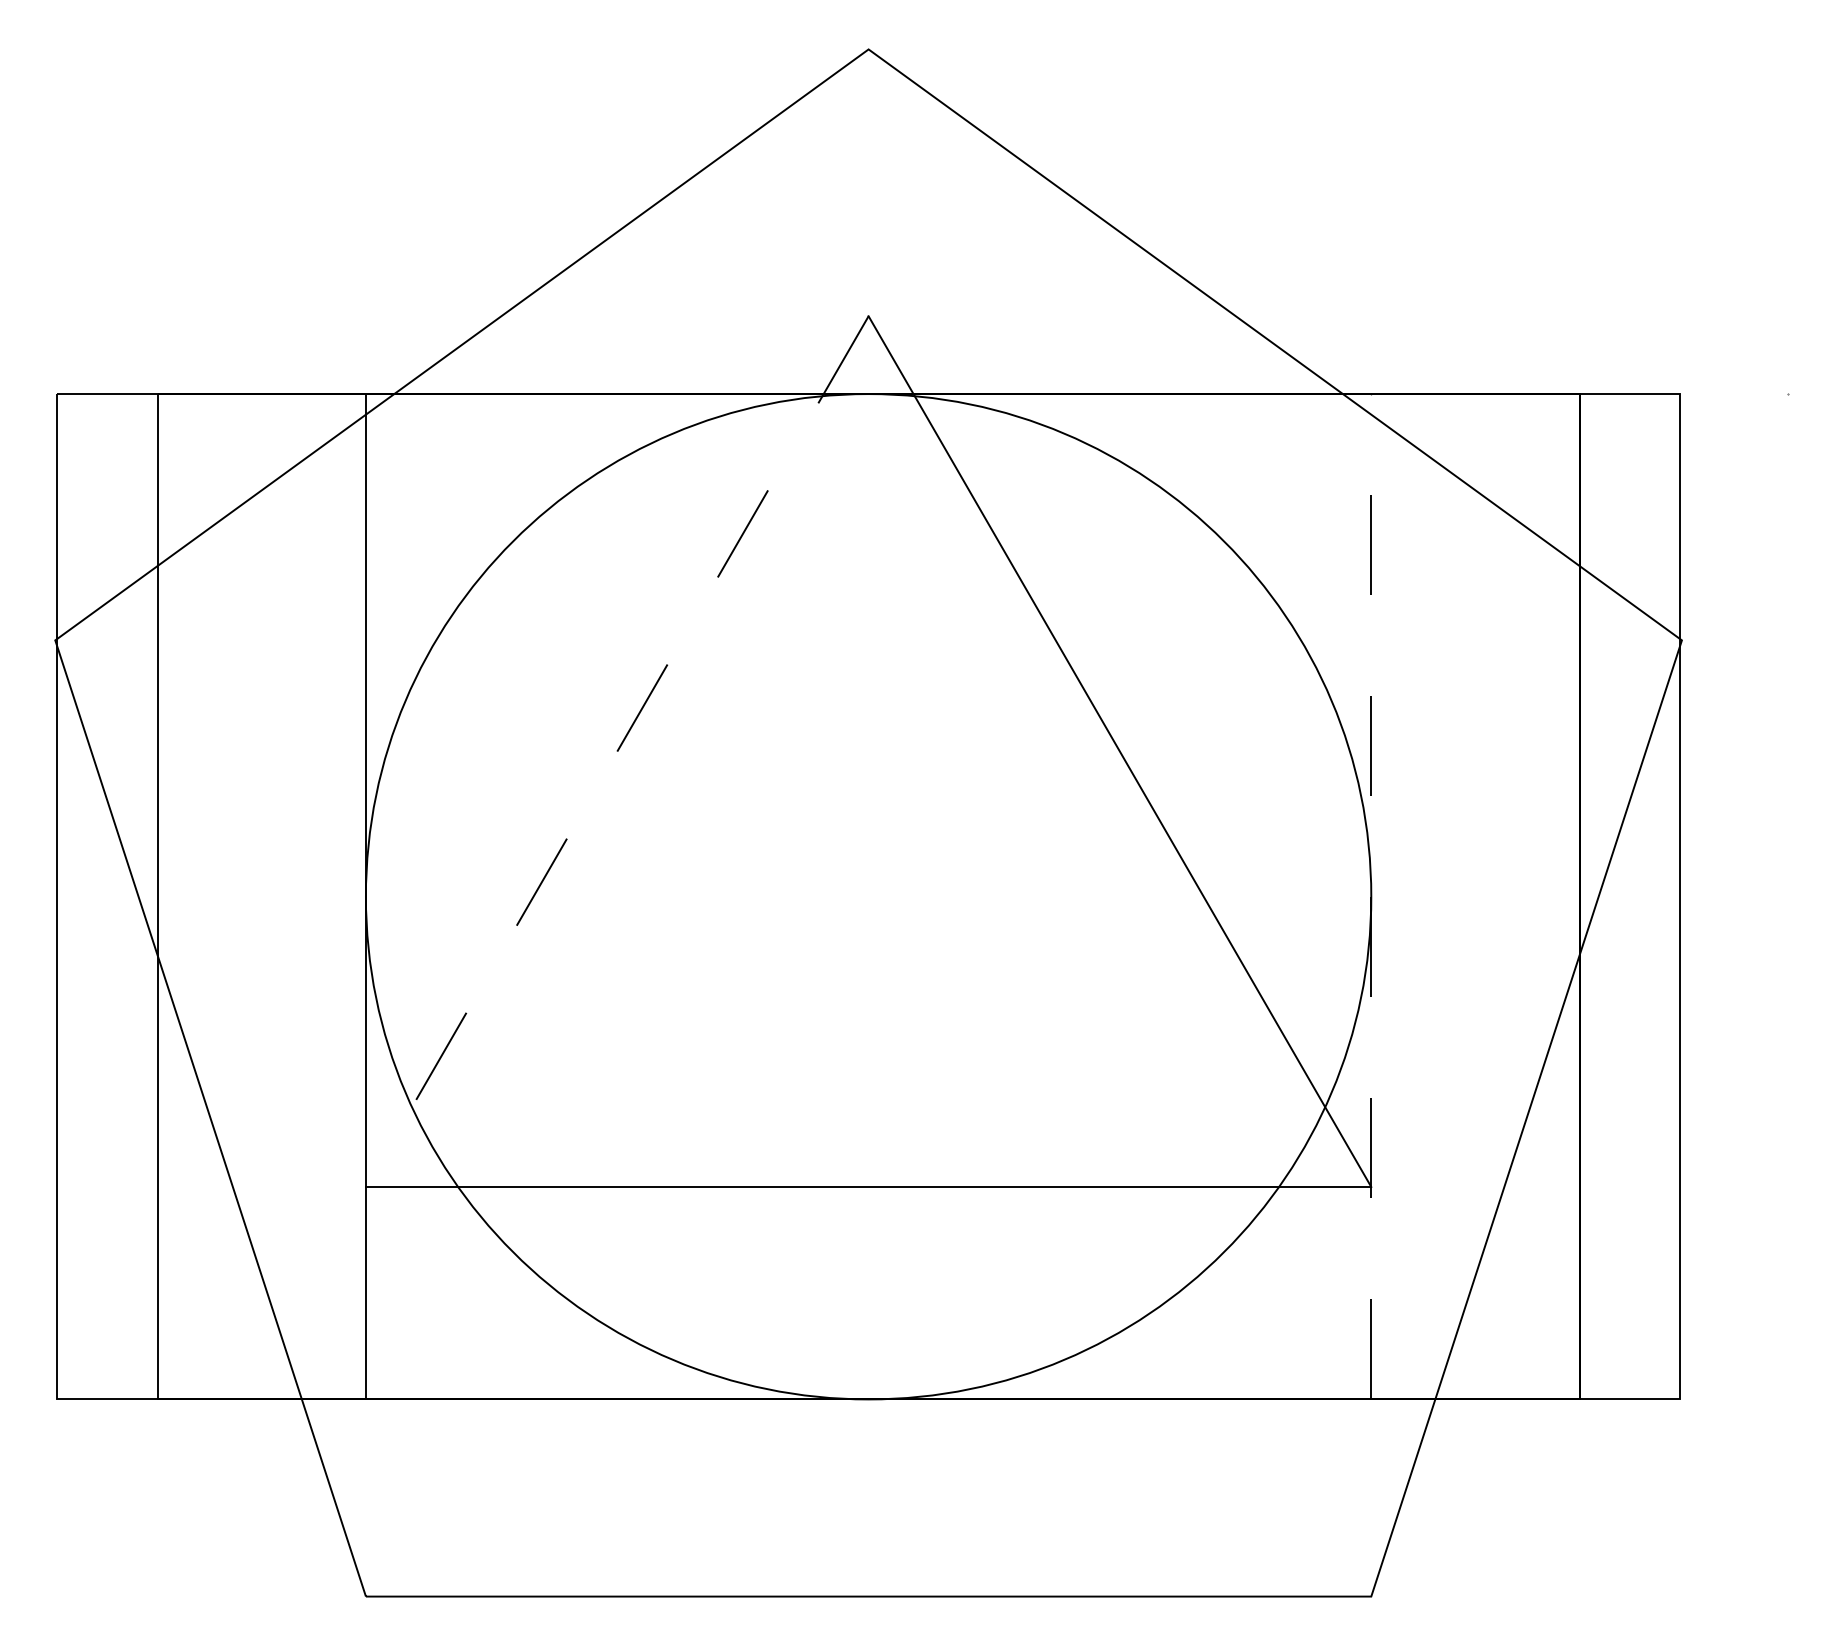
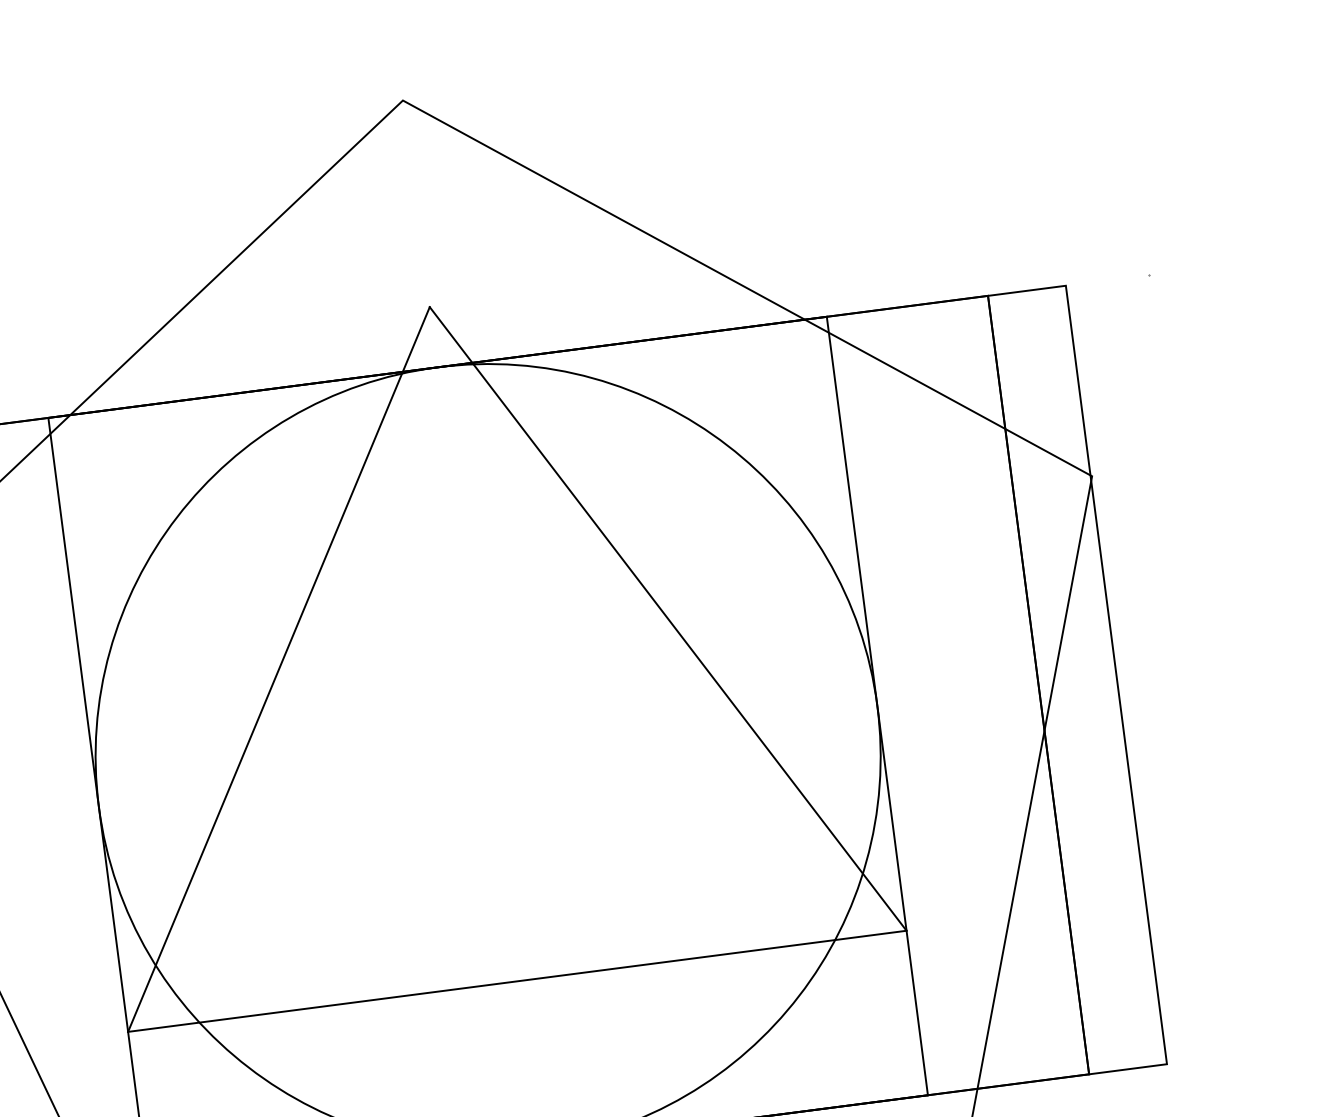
line: (617, 751) -> (279, 669), dashed -> solid
line: (1371, 896) -> (877, 705), dashed -> solid

